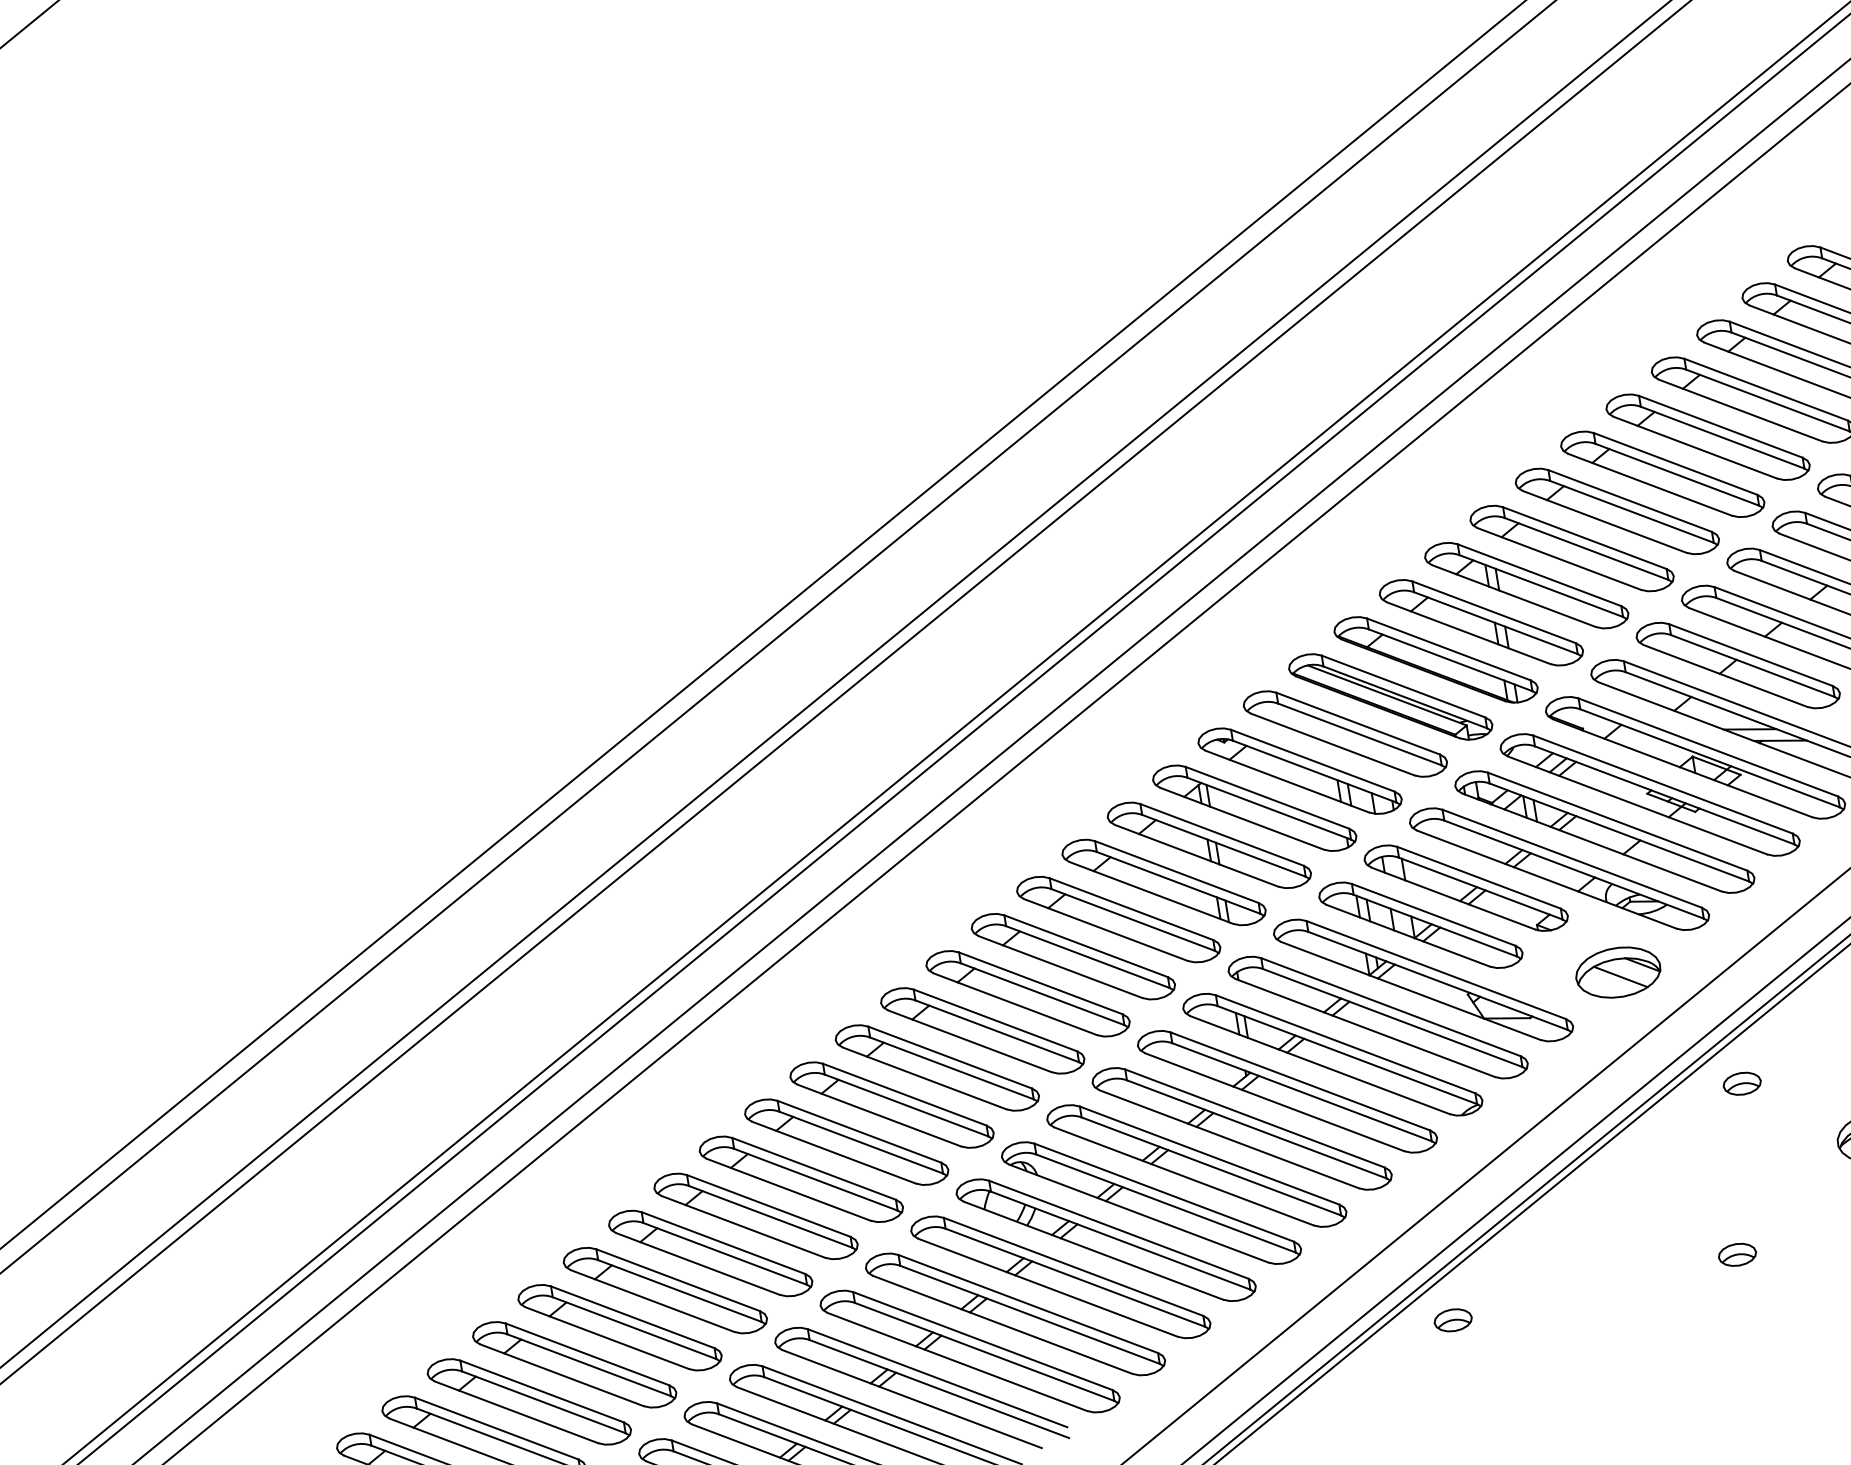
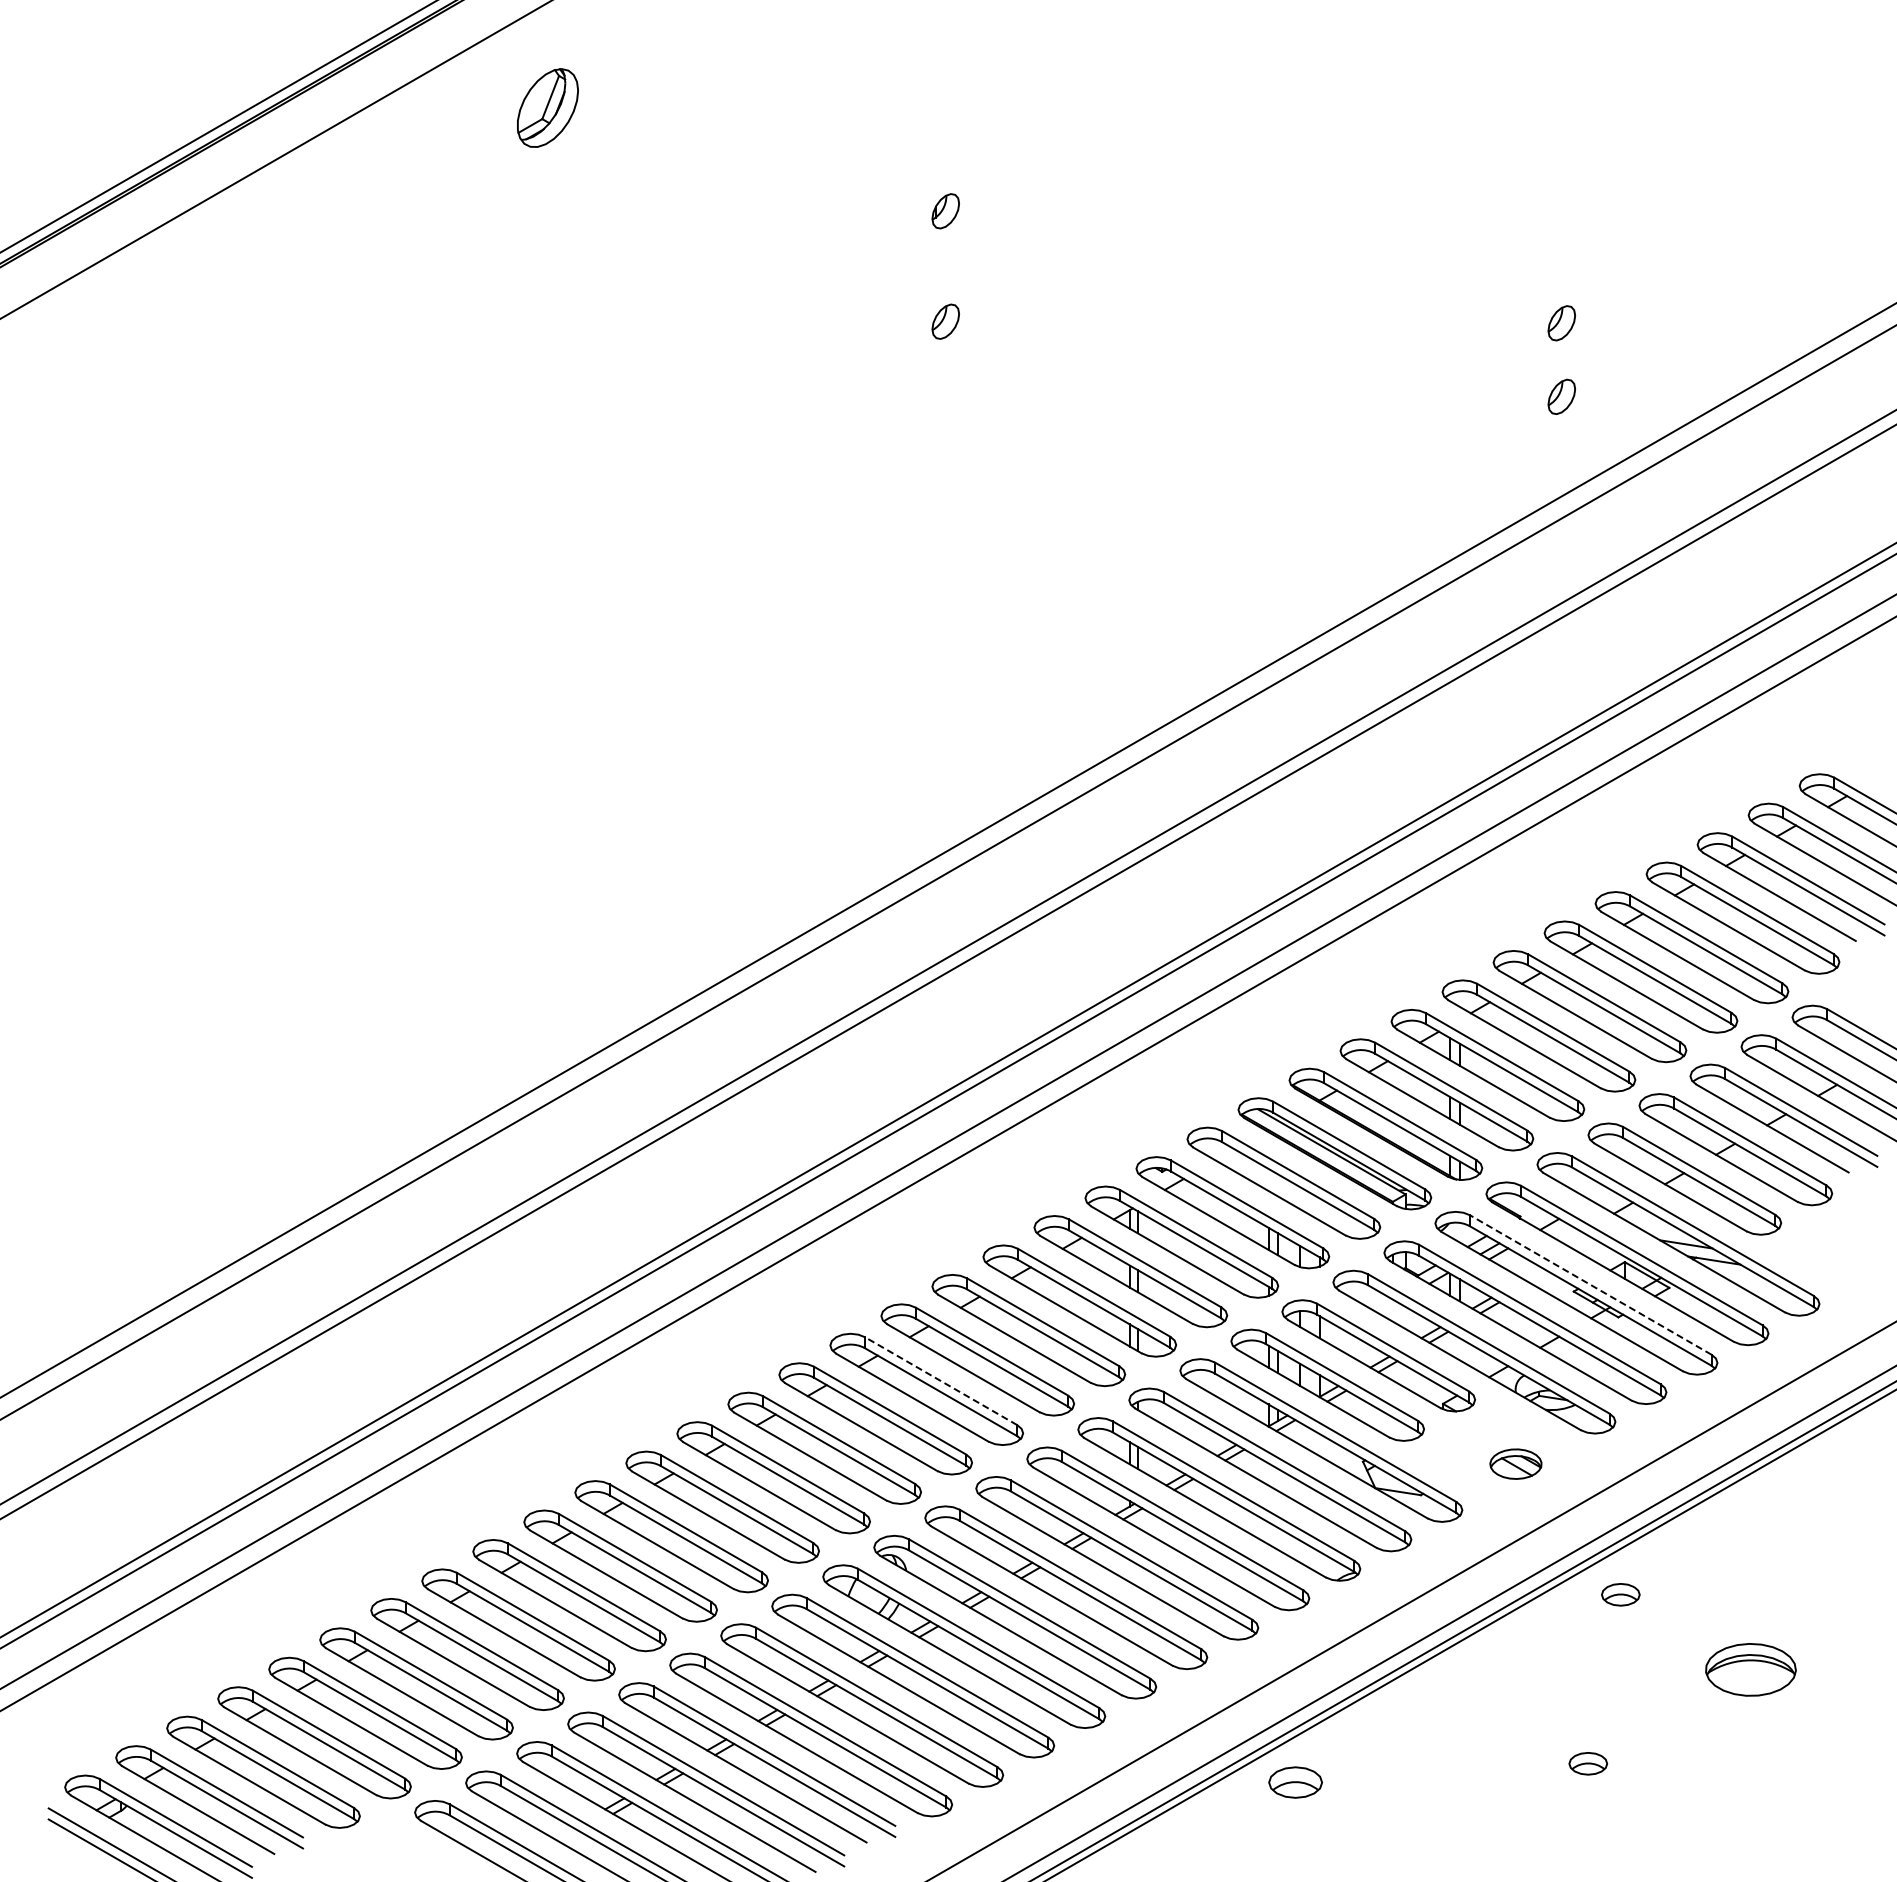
line: (1662, 784) -> (1590, 1284), solid -> dashed
part: (1617, 971) -> (1515, 1463), size x0.6
line: (1041, 983) -> (941, 1381), solid -> dashed
part: (1453, 1320) -> (1295, 1782), size x1.4

